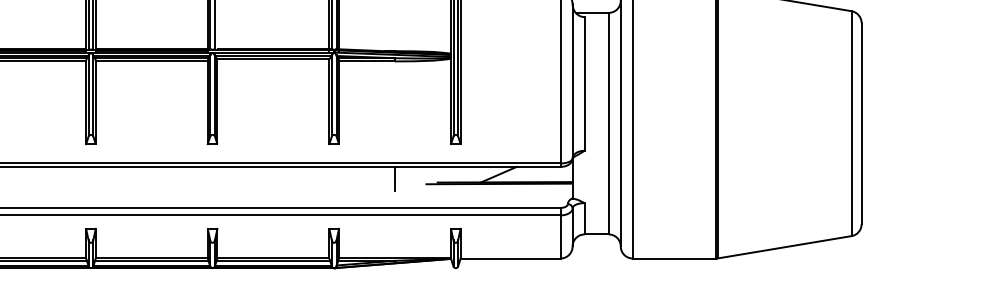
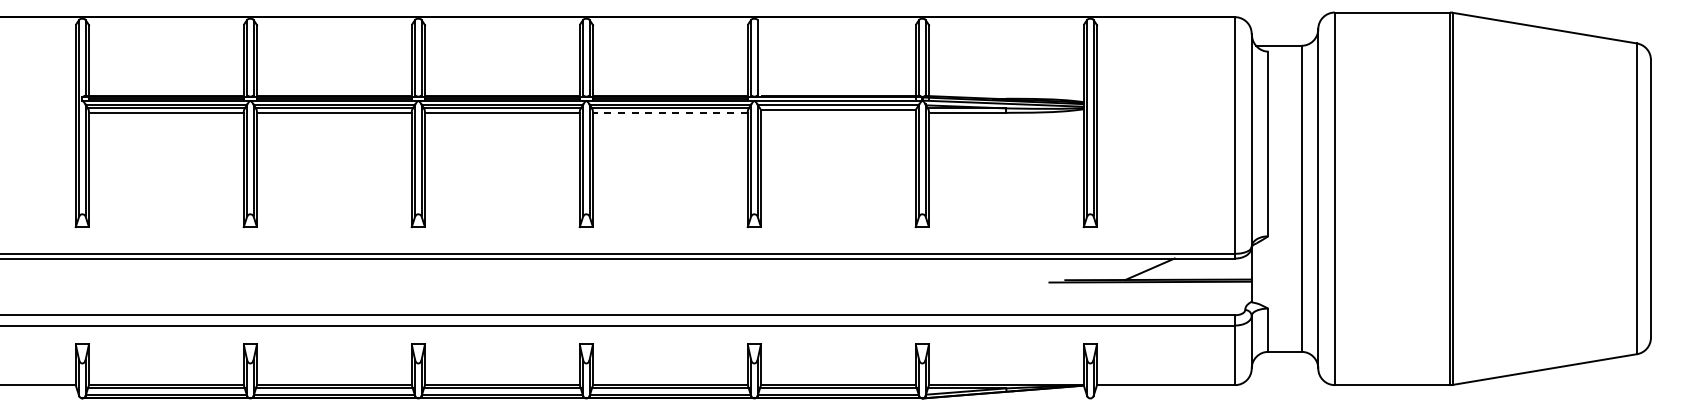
line: (151, 61) -> (669, 112), solid -> dashed
line: (395, 179) -> (1006, 275), removed

